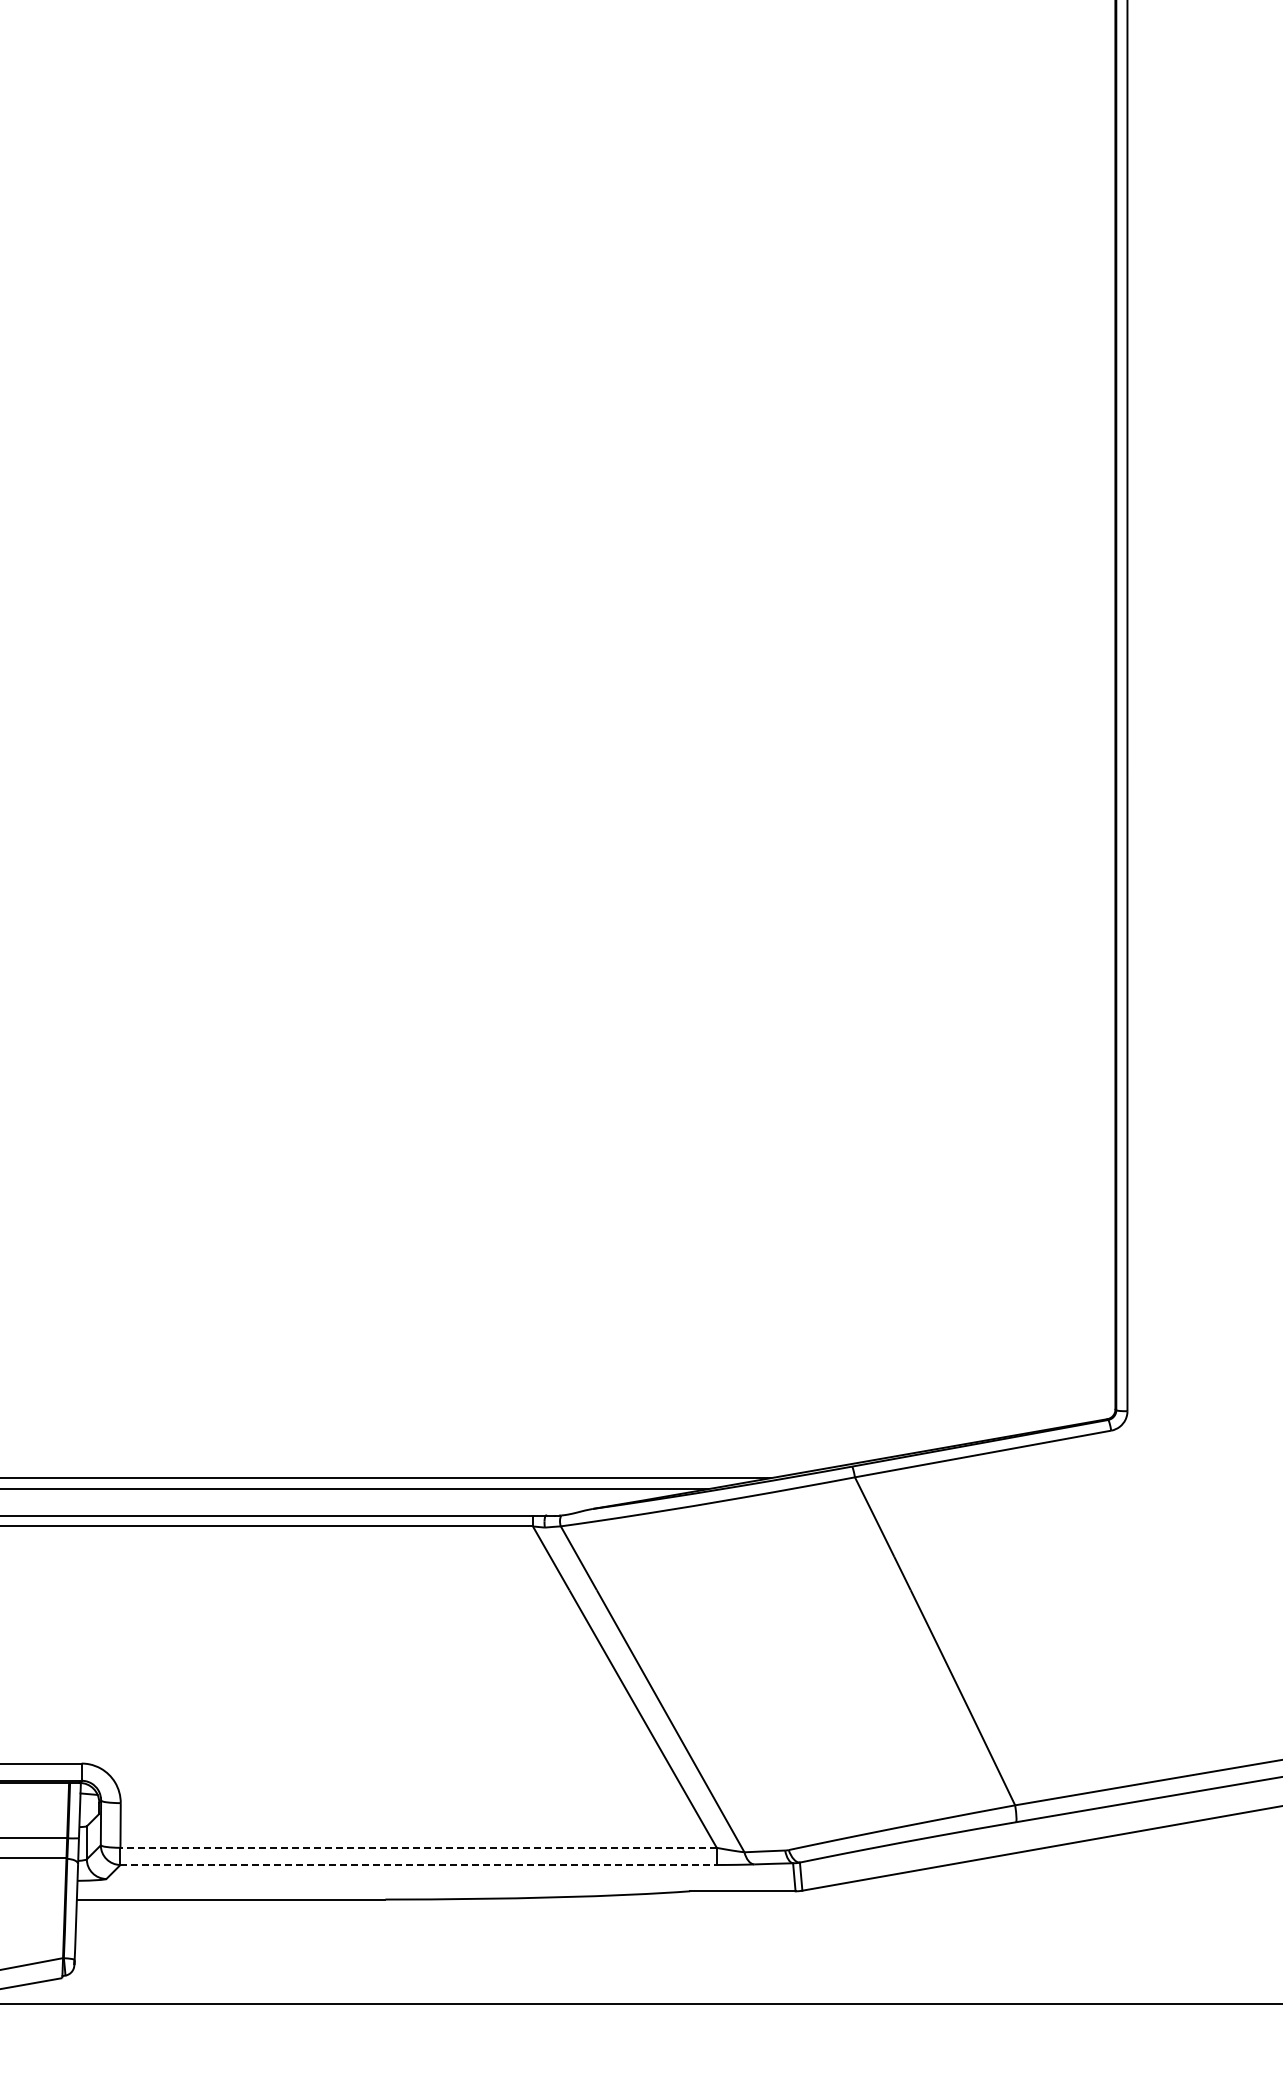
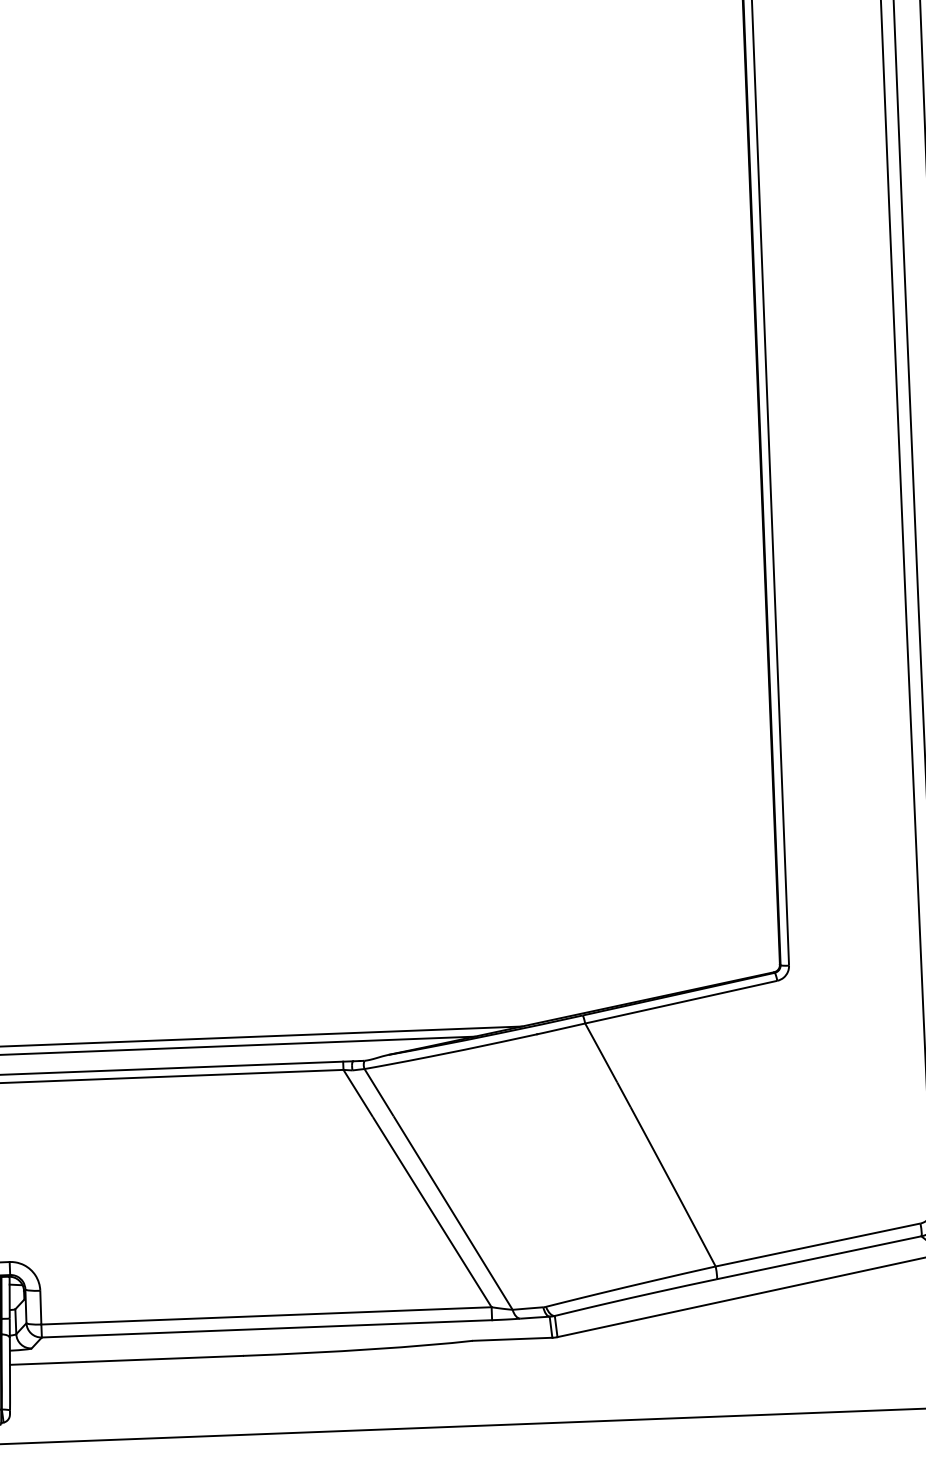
line: (418, 1847) -> (266, 1315), dashed -> solid
line: (419, 1864) -> (267, 1328), dashed -> solid

